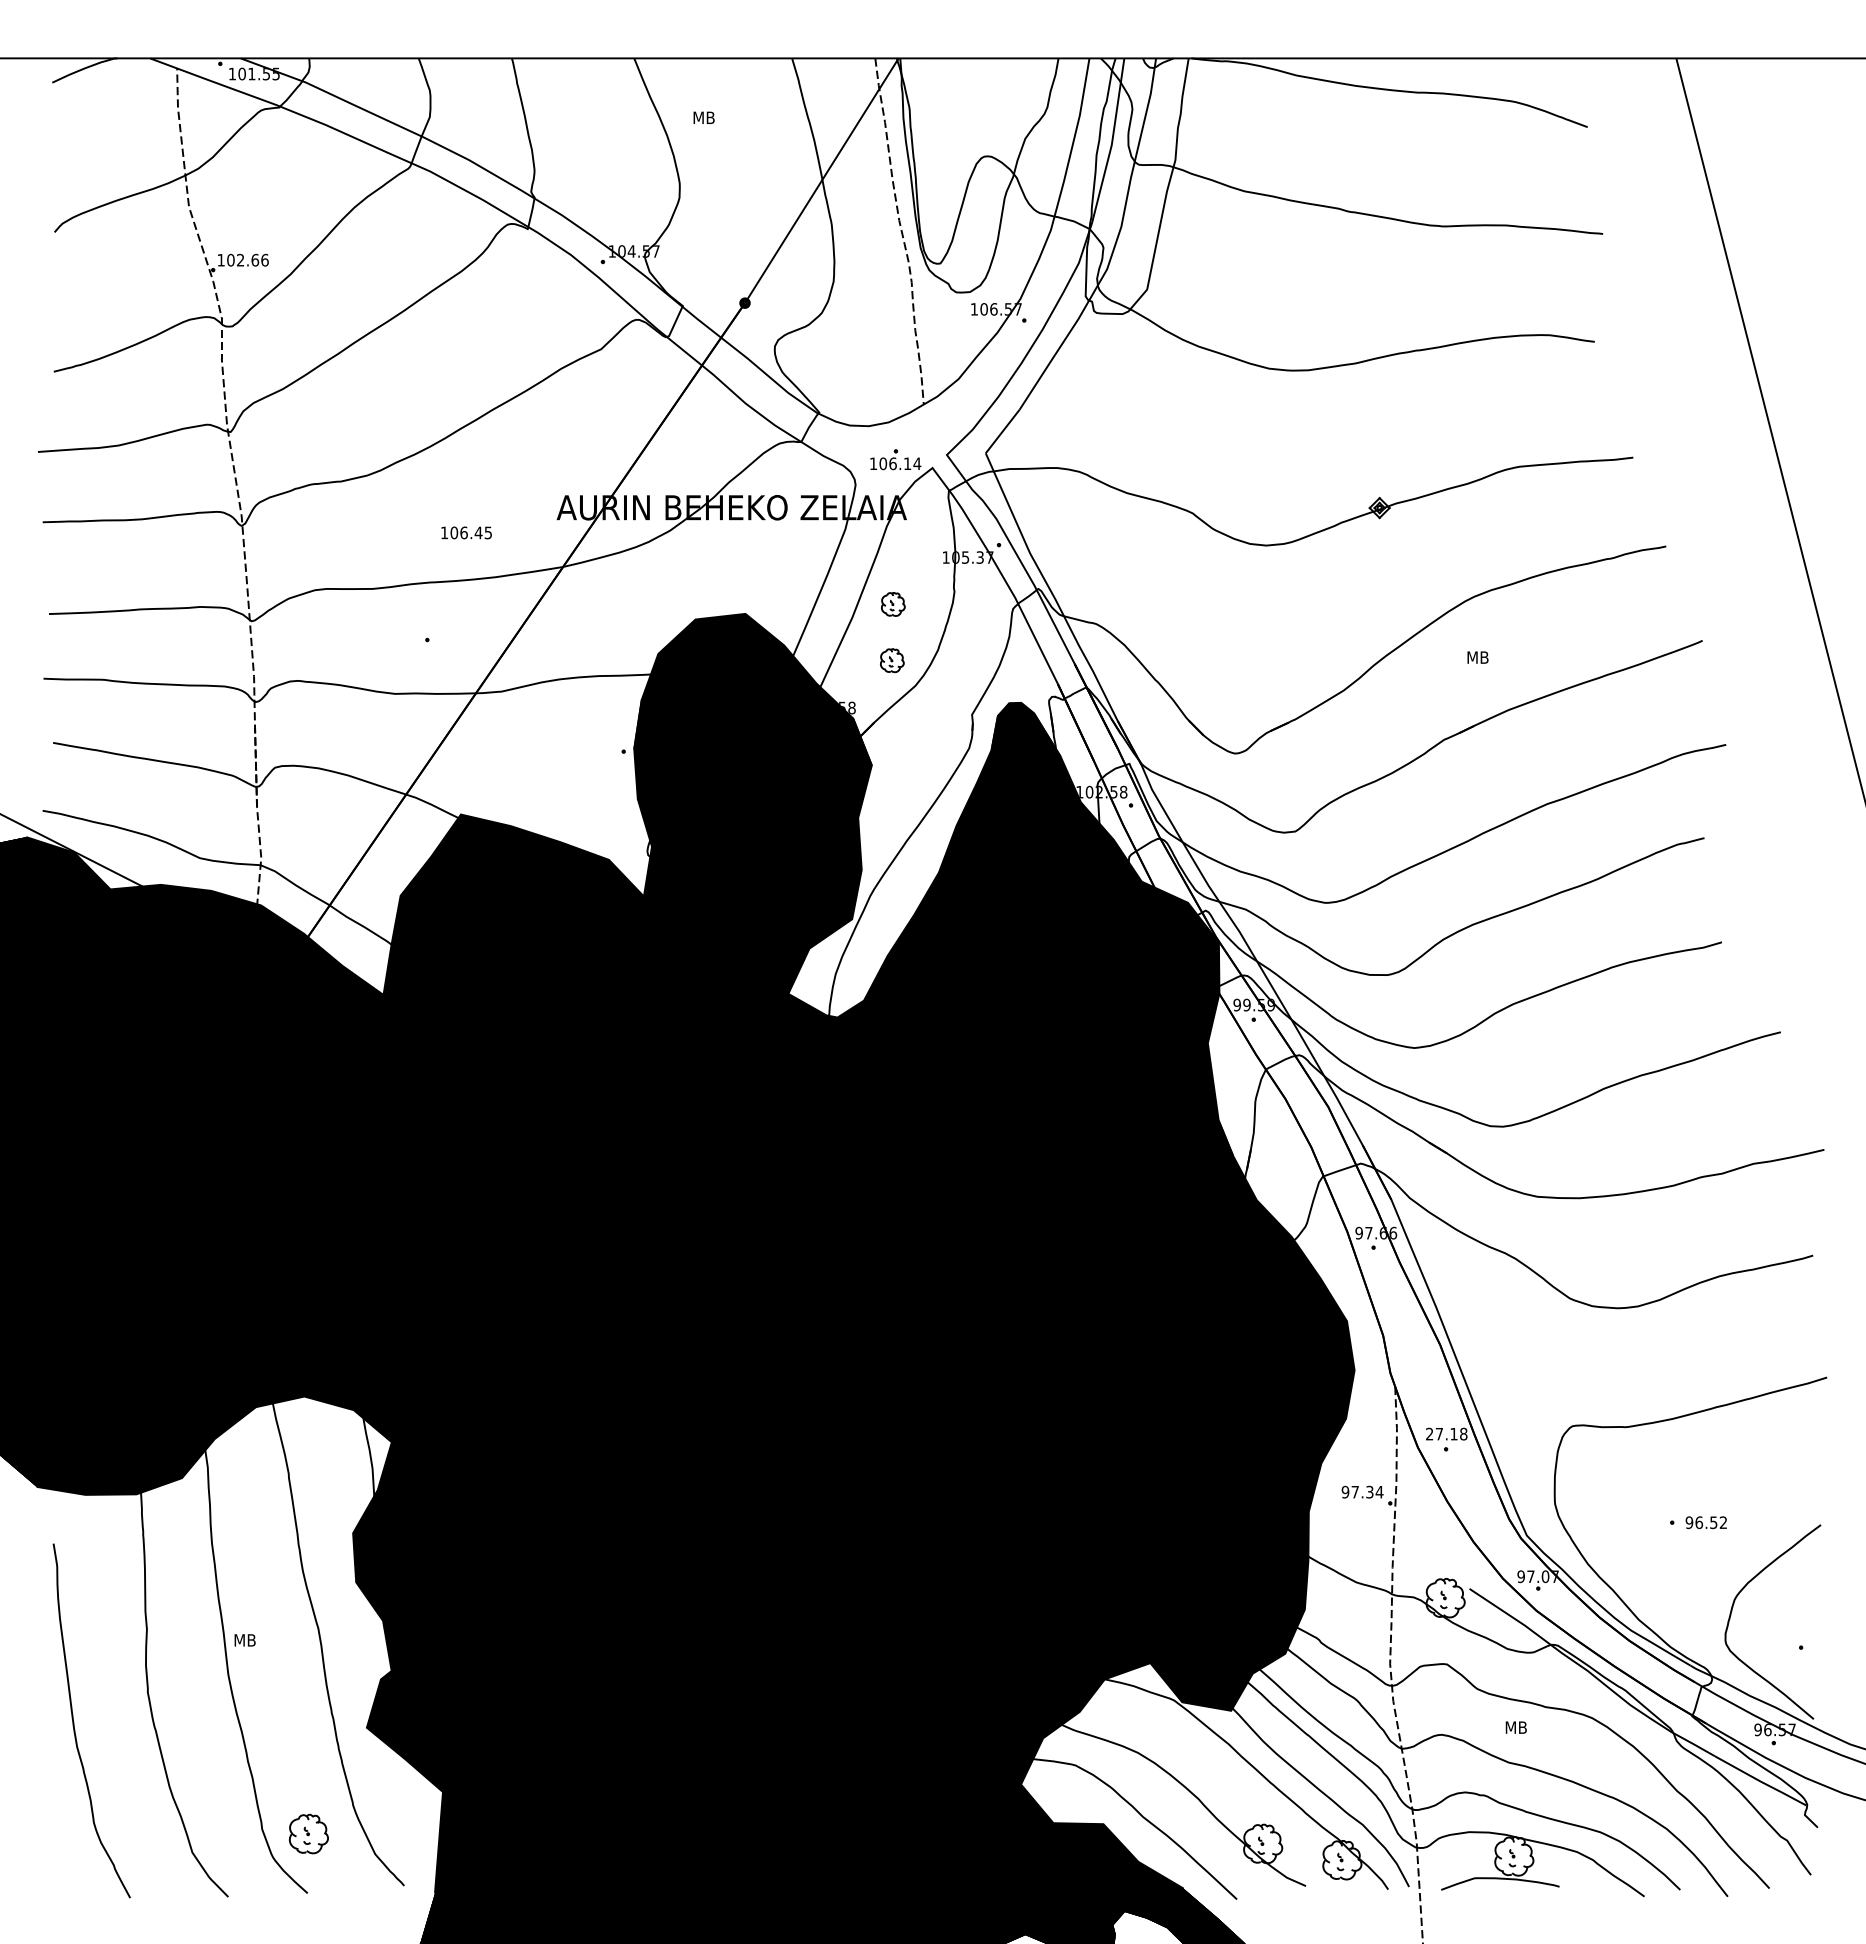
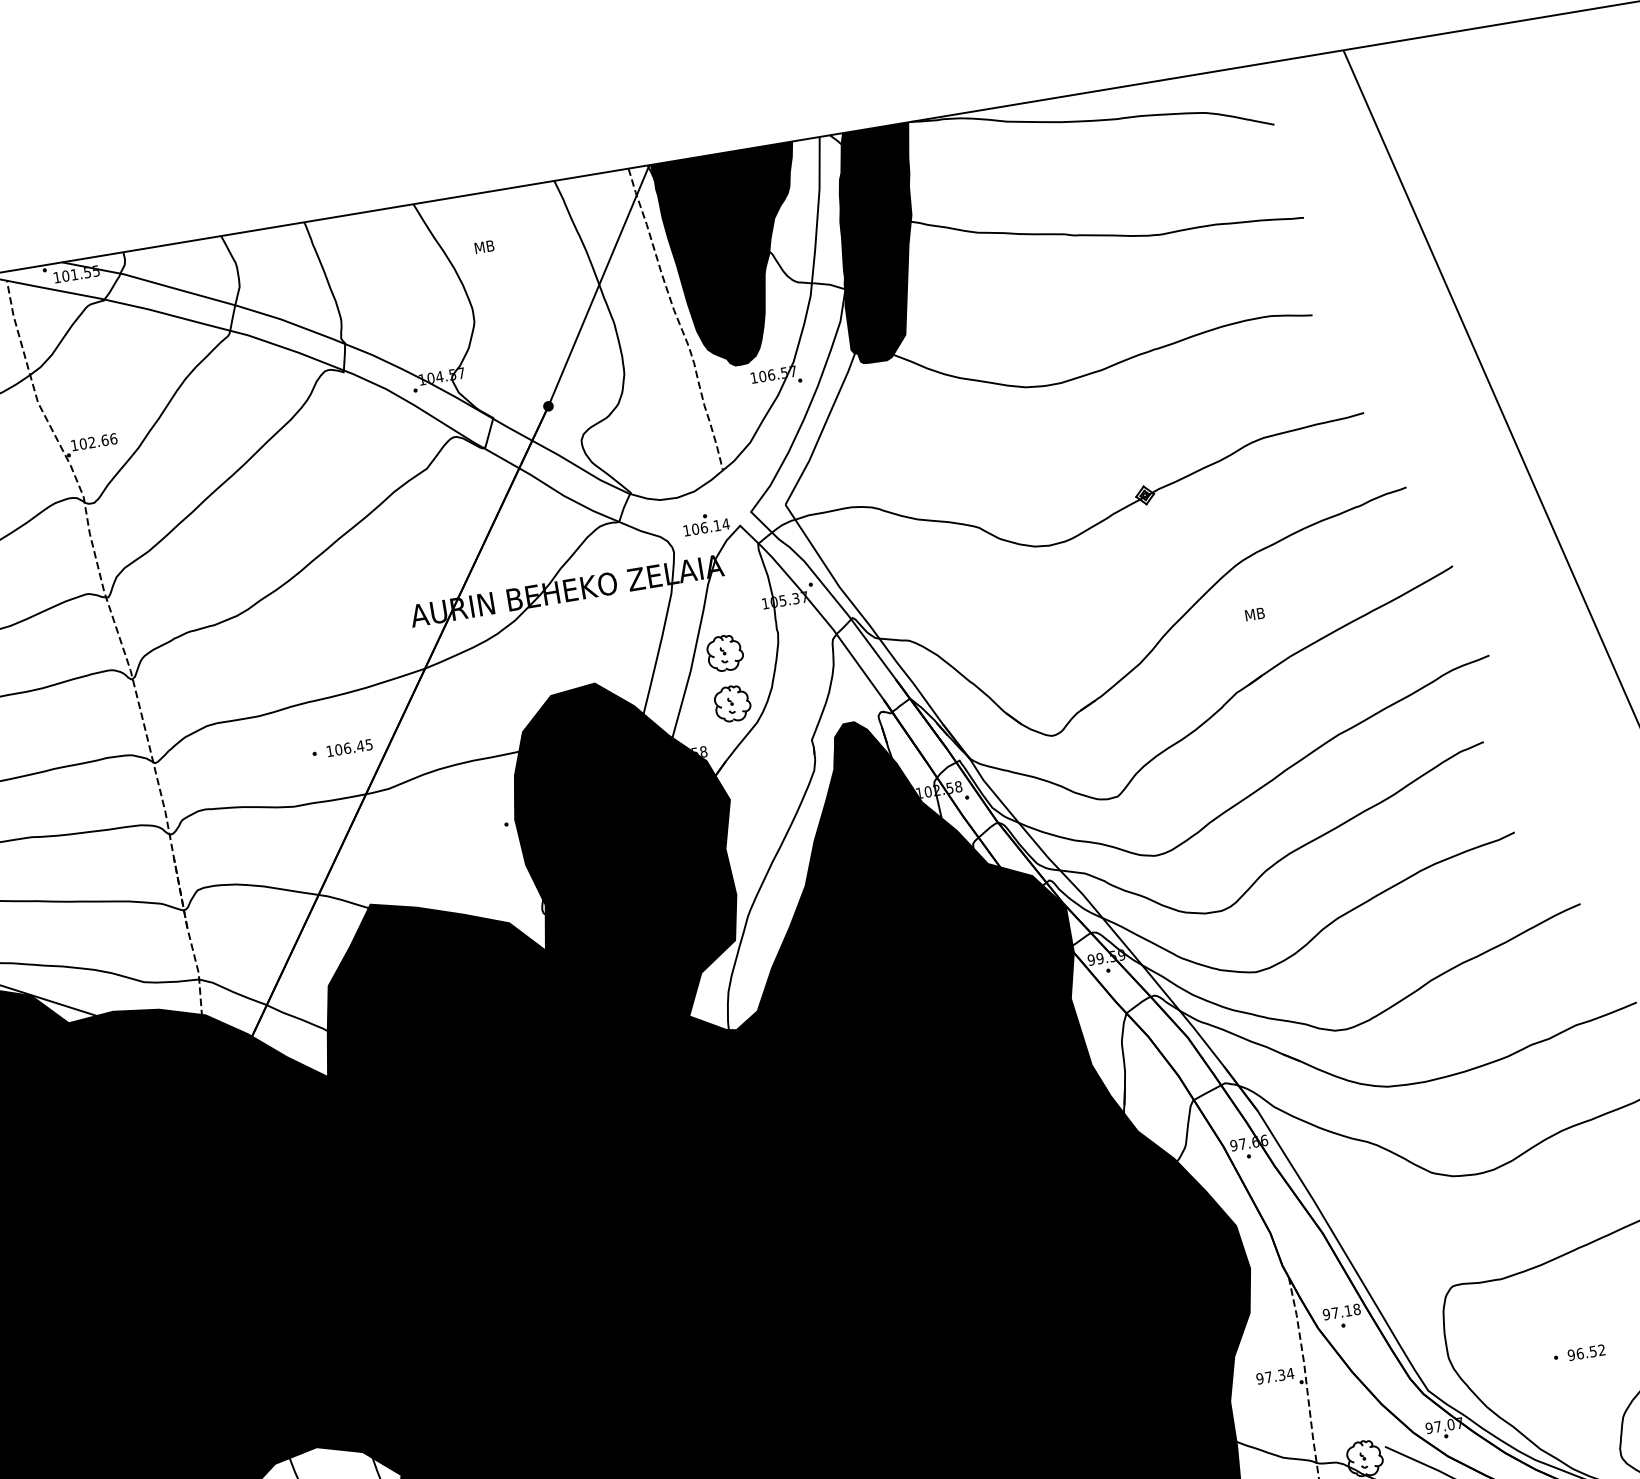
fill: (979, 175) -> (738, 257), added
fill: (1136, 186) -> (880, 244), added
text: (466, 532) -> (349, 747), moved
part: (893, 604) -> (725, 653), size x1.67
part: (892, 660) -> (732, 703), size x1.67
text: (1429, 1433) -> (1326, 1313), 27.18 -> 97.18

